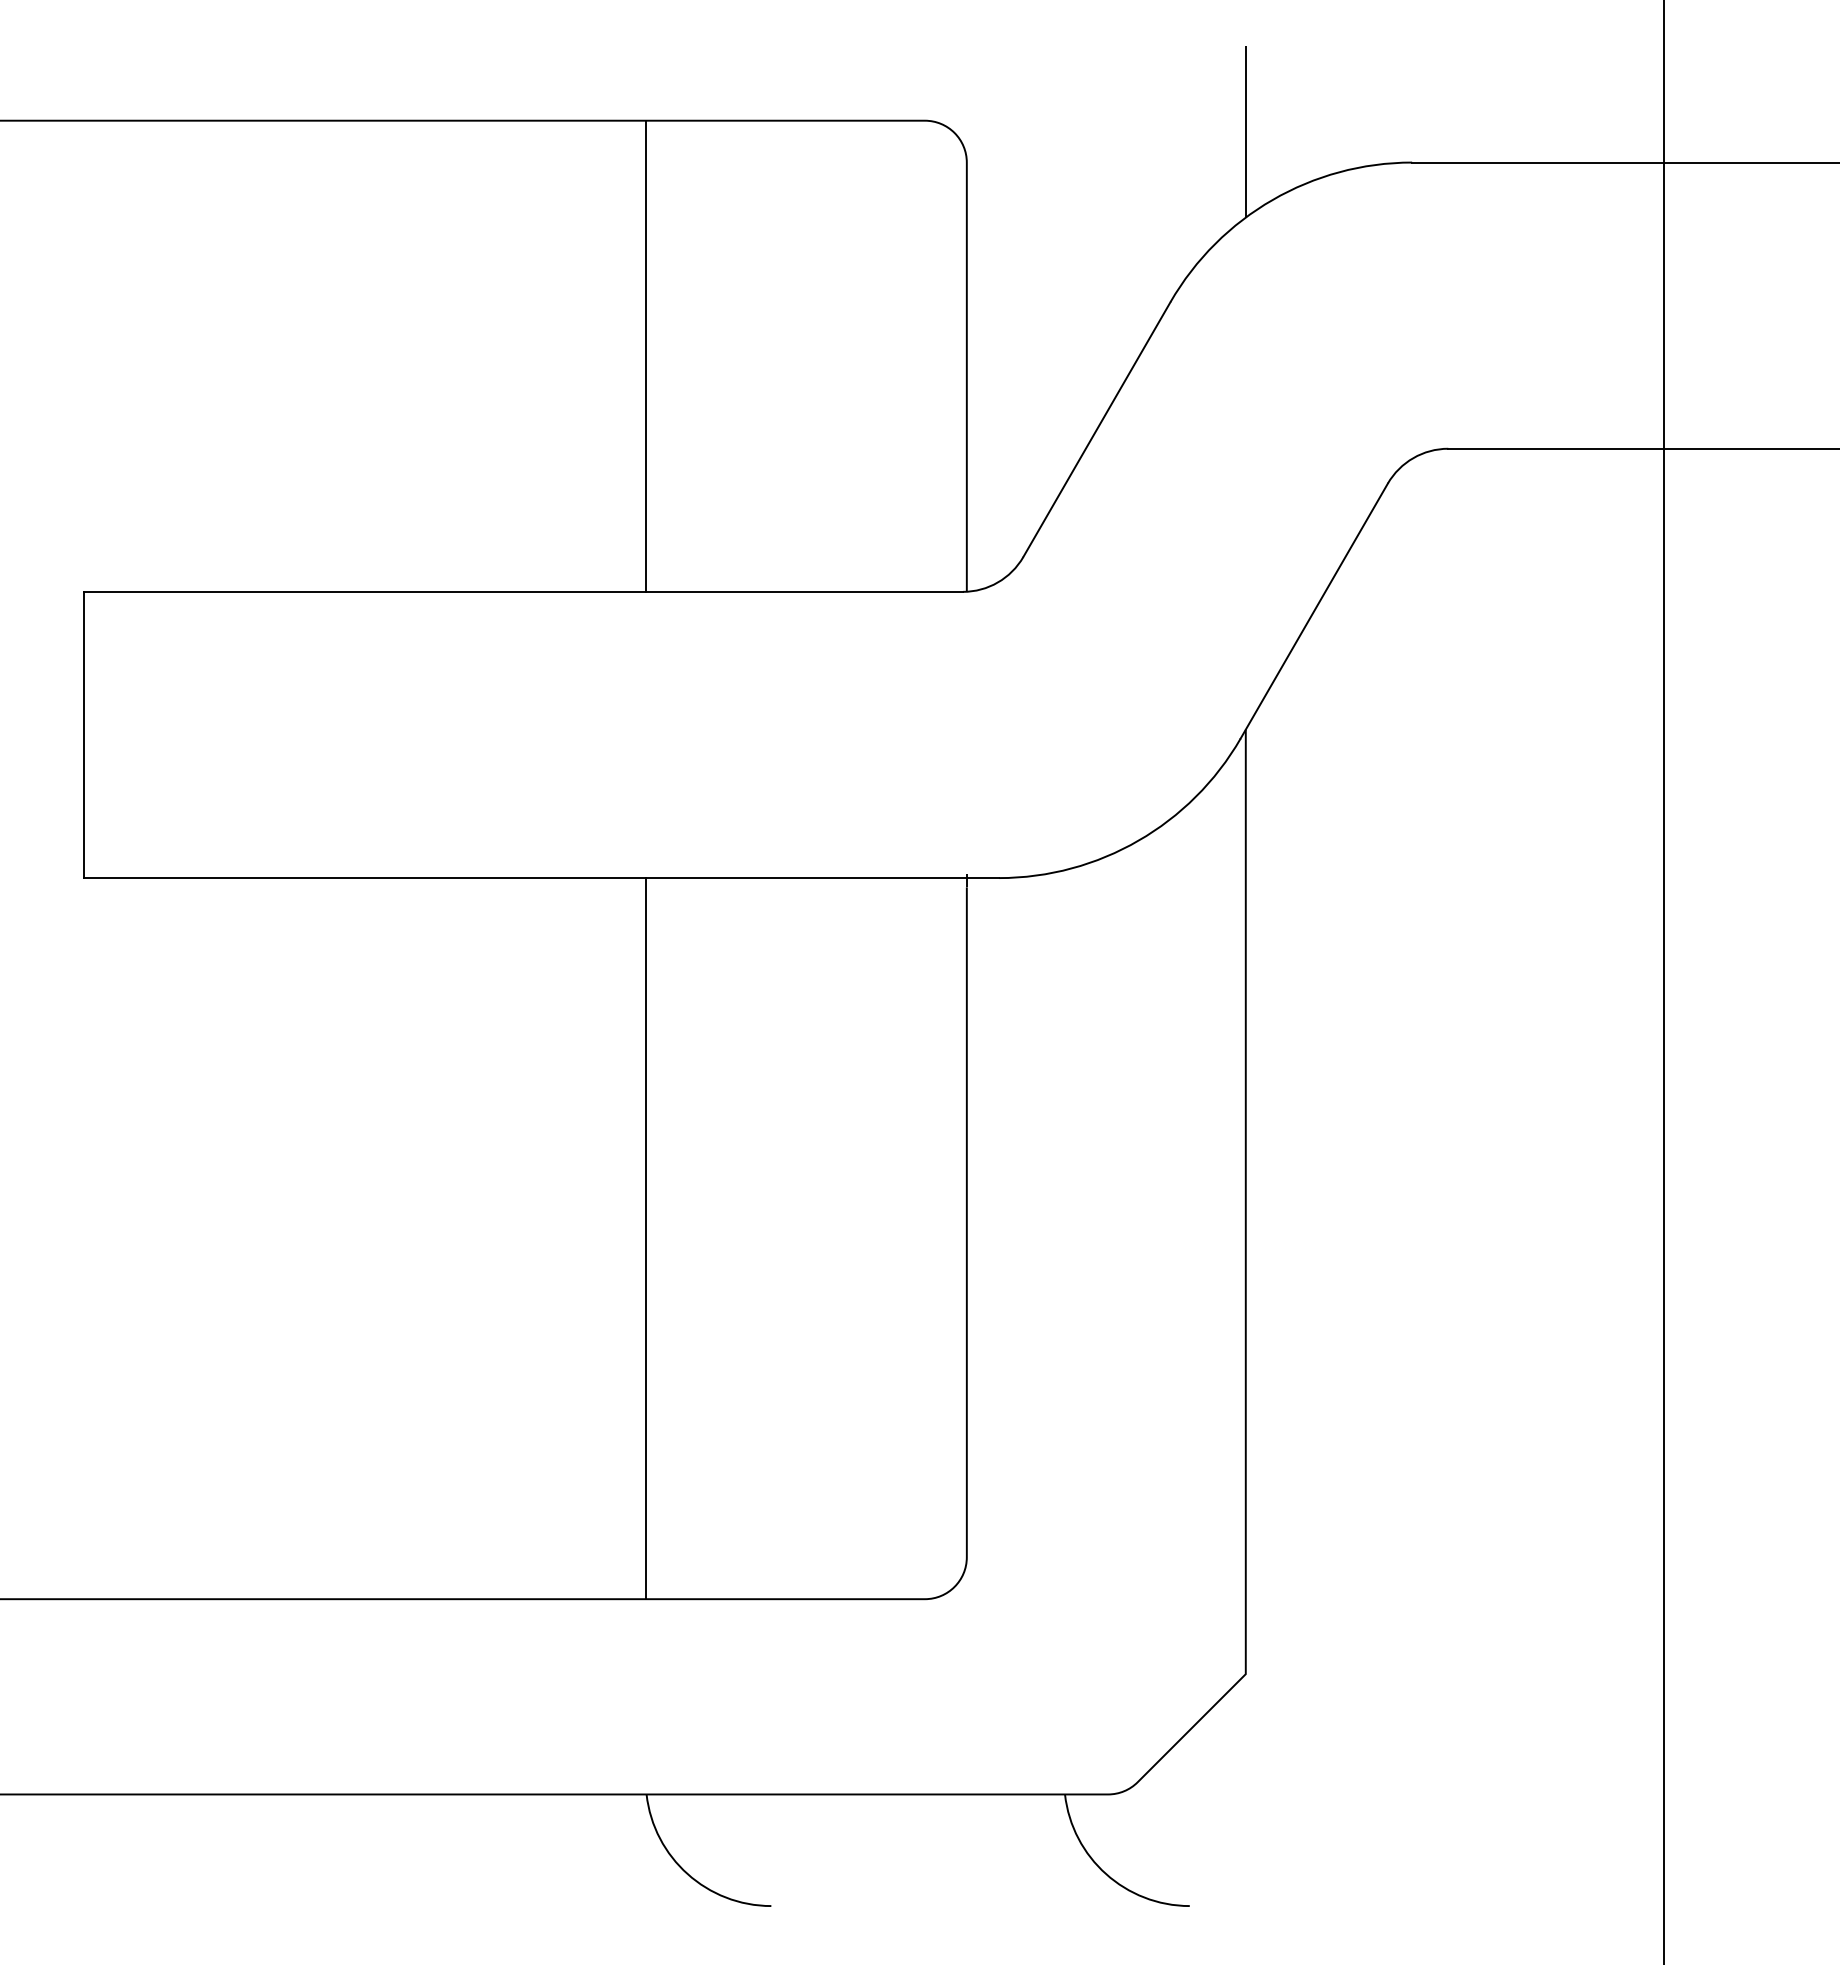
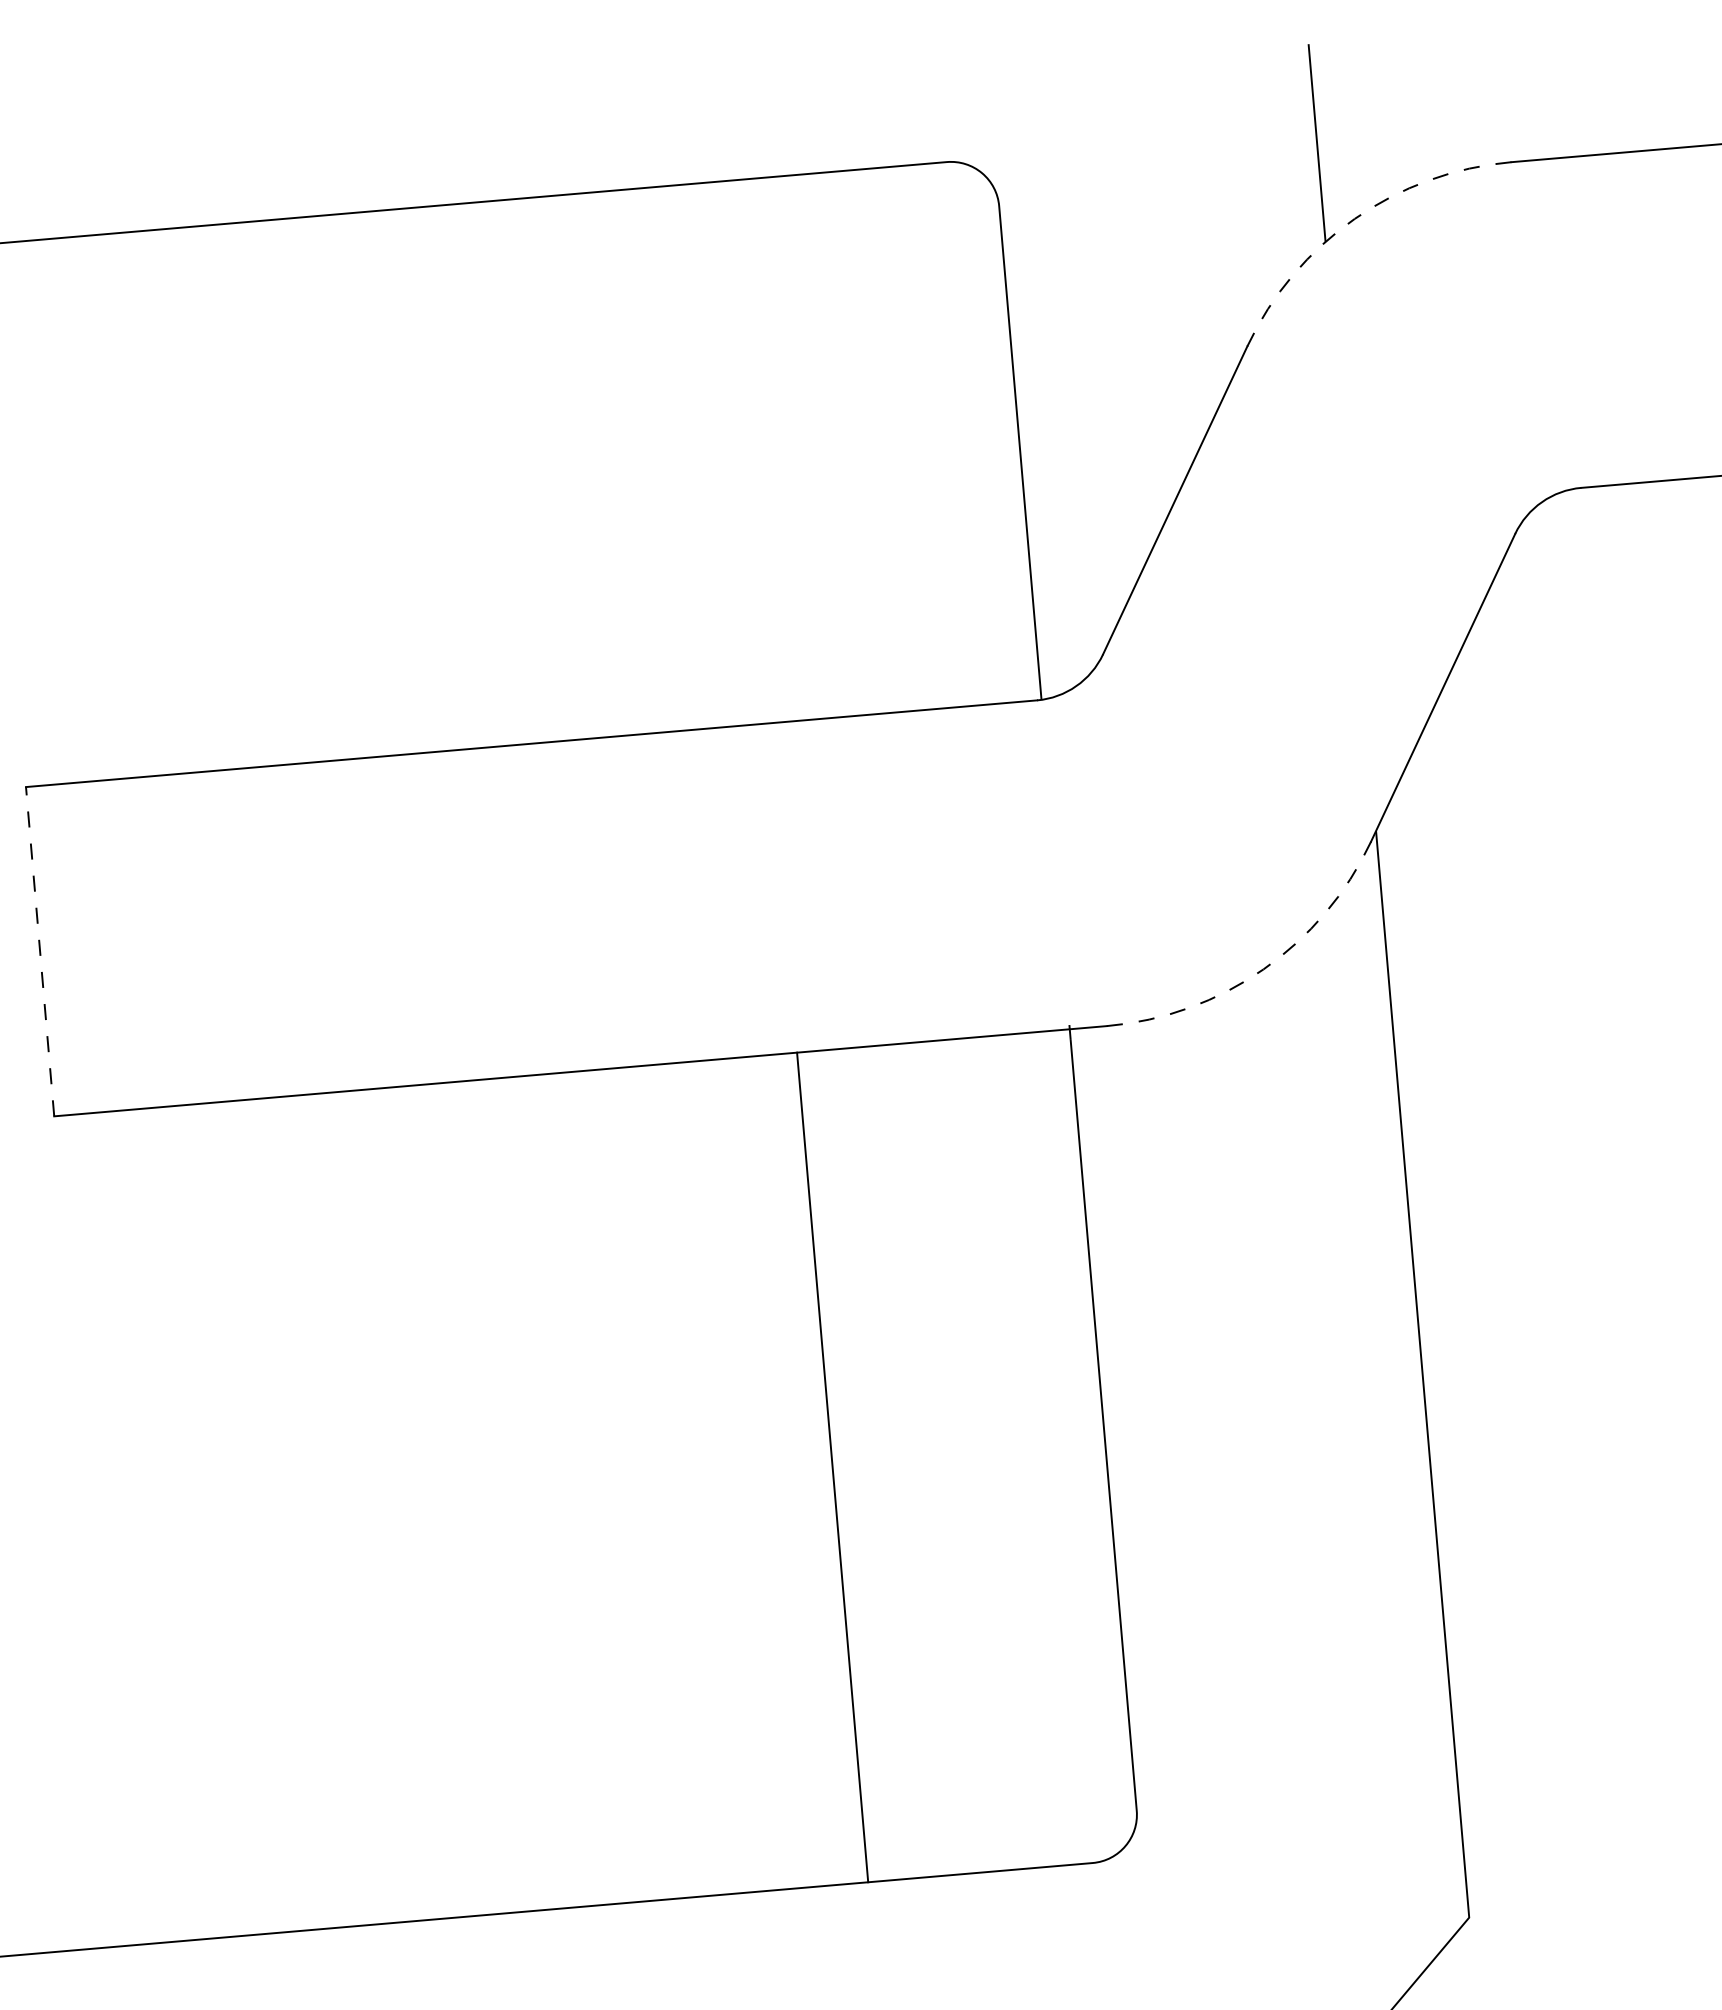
arc: (1272, 199) -> (1354, 218), solid -> dashed
line: (645, 355) -> (648, 459), removed
line: (84, 734) -> (40, 951), solid -> dashed
arc: (1138, 840) -> (1263, 969), solid -> dashed
line: (645, 1238) -> (832, 1467), moved

